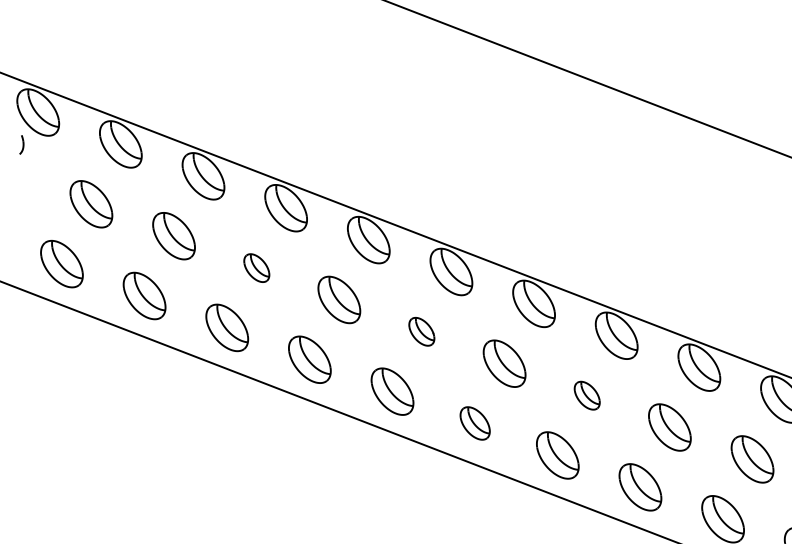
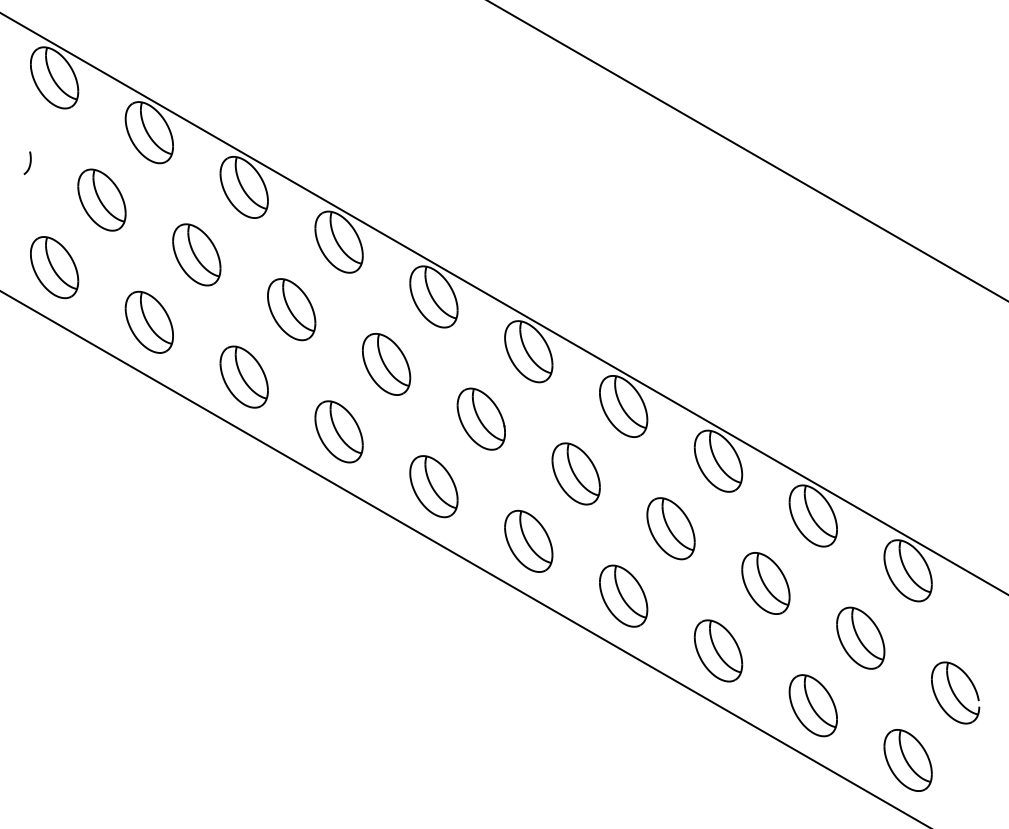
part: (21, 144) -> (27, 162), moved
part: (256, 267) -> (291, 309), size x1.67
part: (421, 331) -> (480, 418), size x1.67
part: (586, 395) -> (670, 528), size x1.67
part: (474, 422) -> (528, 540), size x1.43

